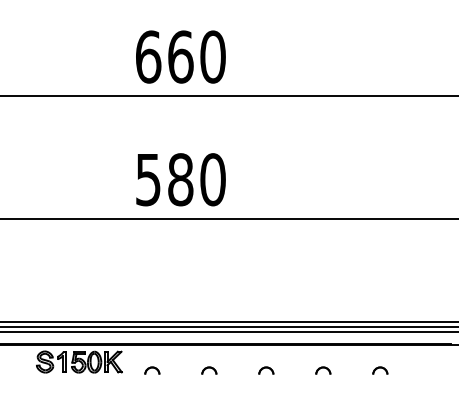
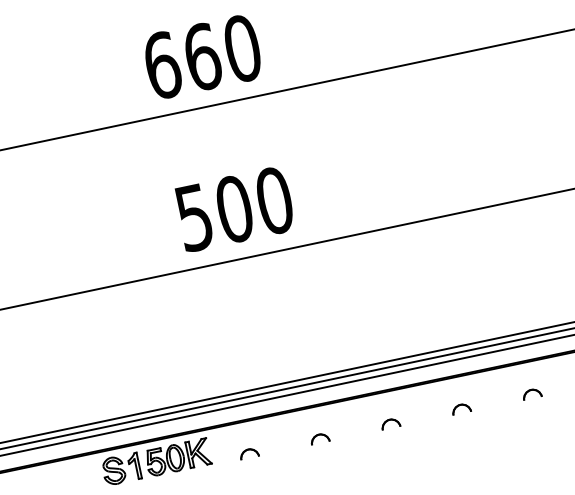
text: (180, 179) -> (234, 209), 580 -> 500

